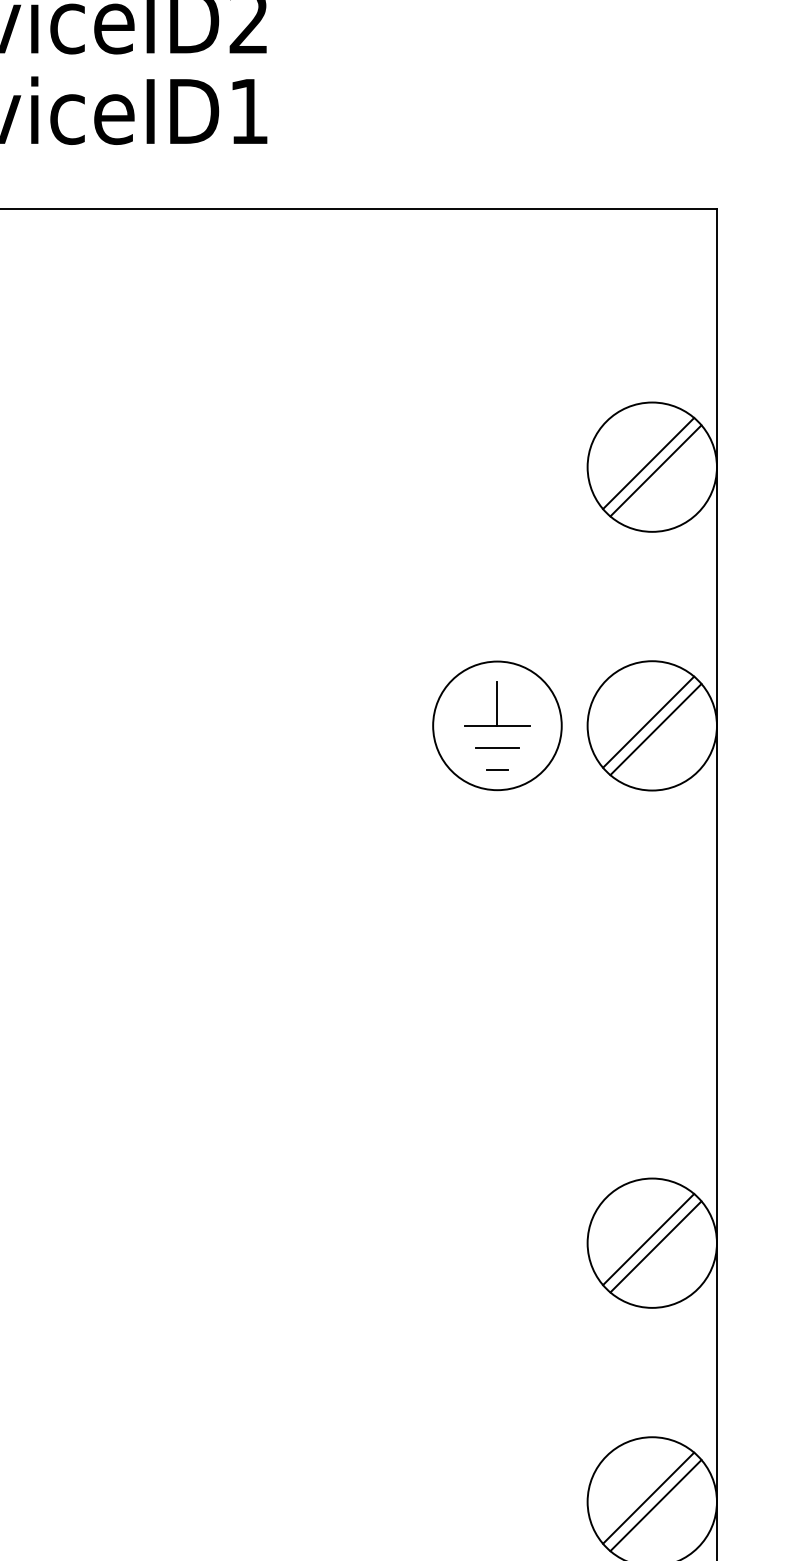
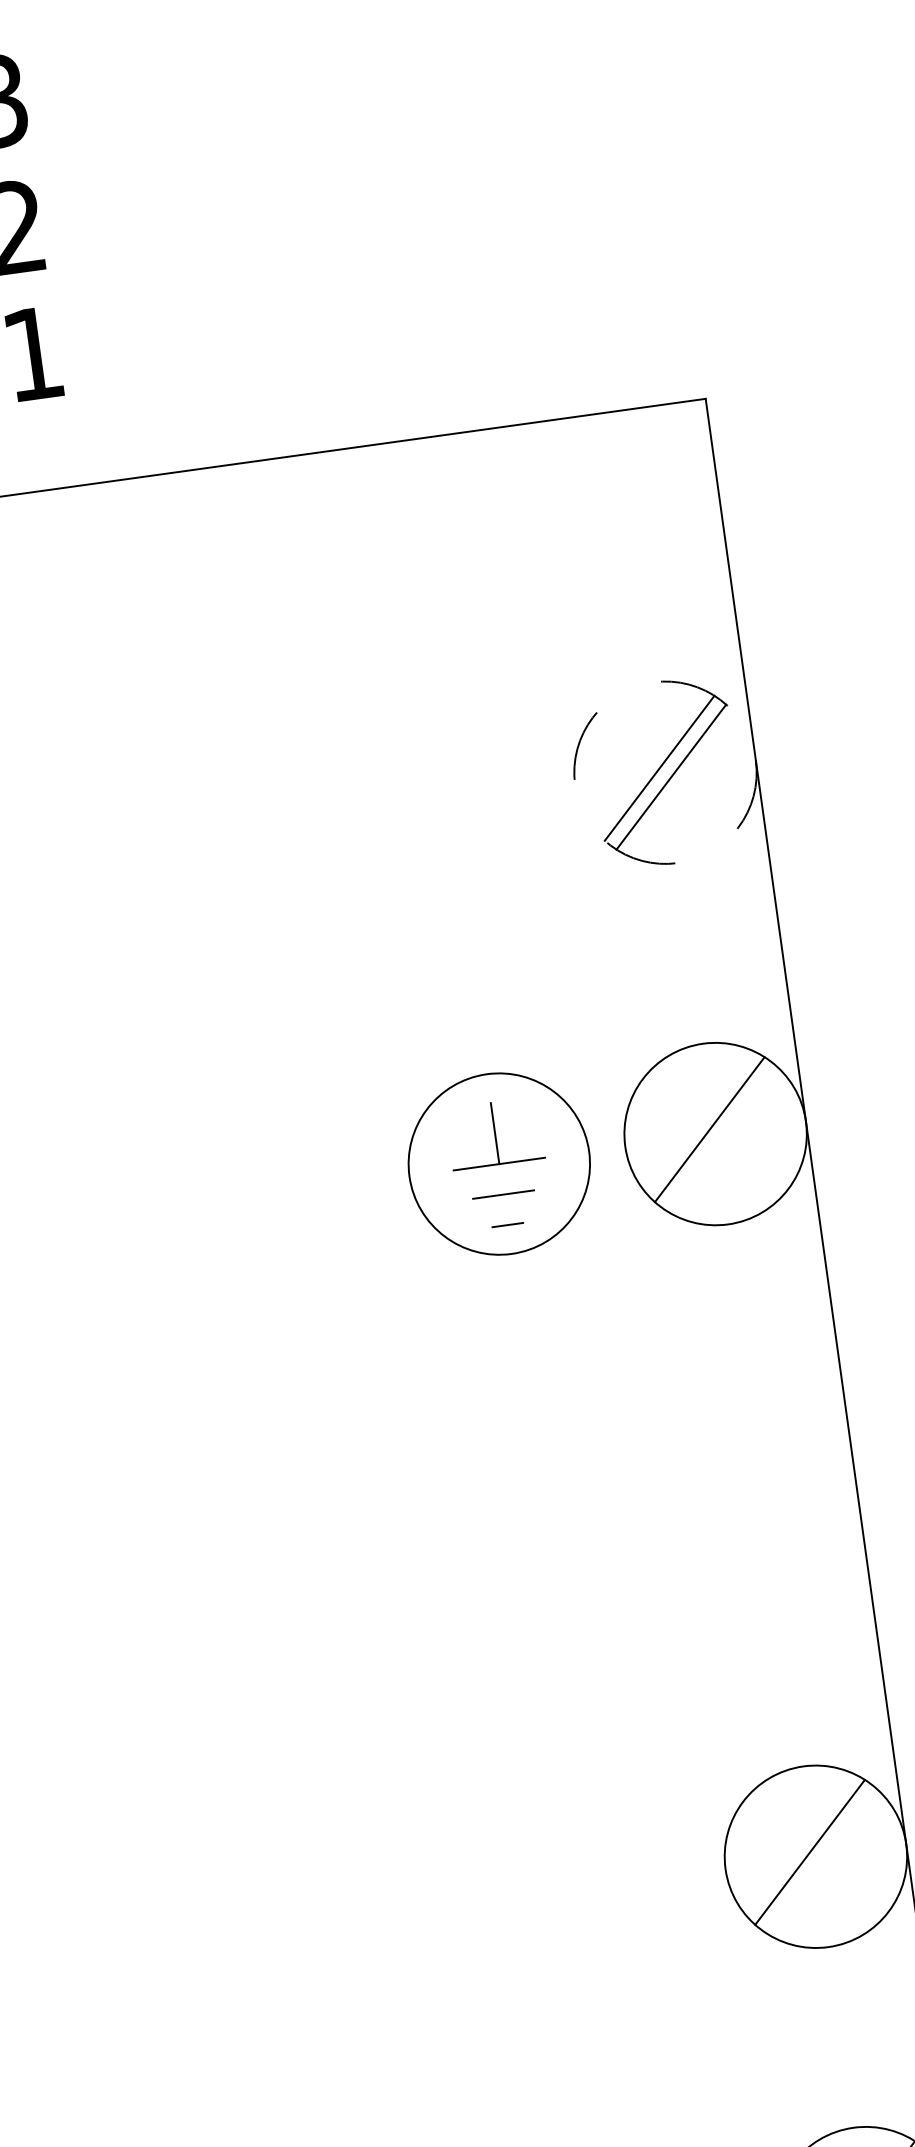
circle: (651, 466) -> (664, 771), solid -> dashed
line: (655, 729) -> (720, 1138), removed
line: (655, 1246) -> (821, 1860), removed

